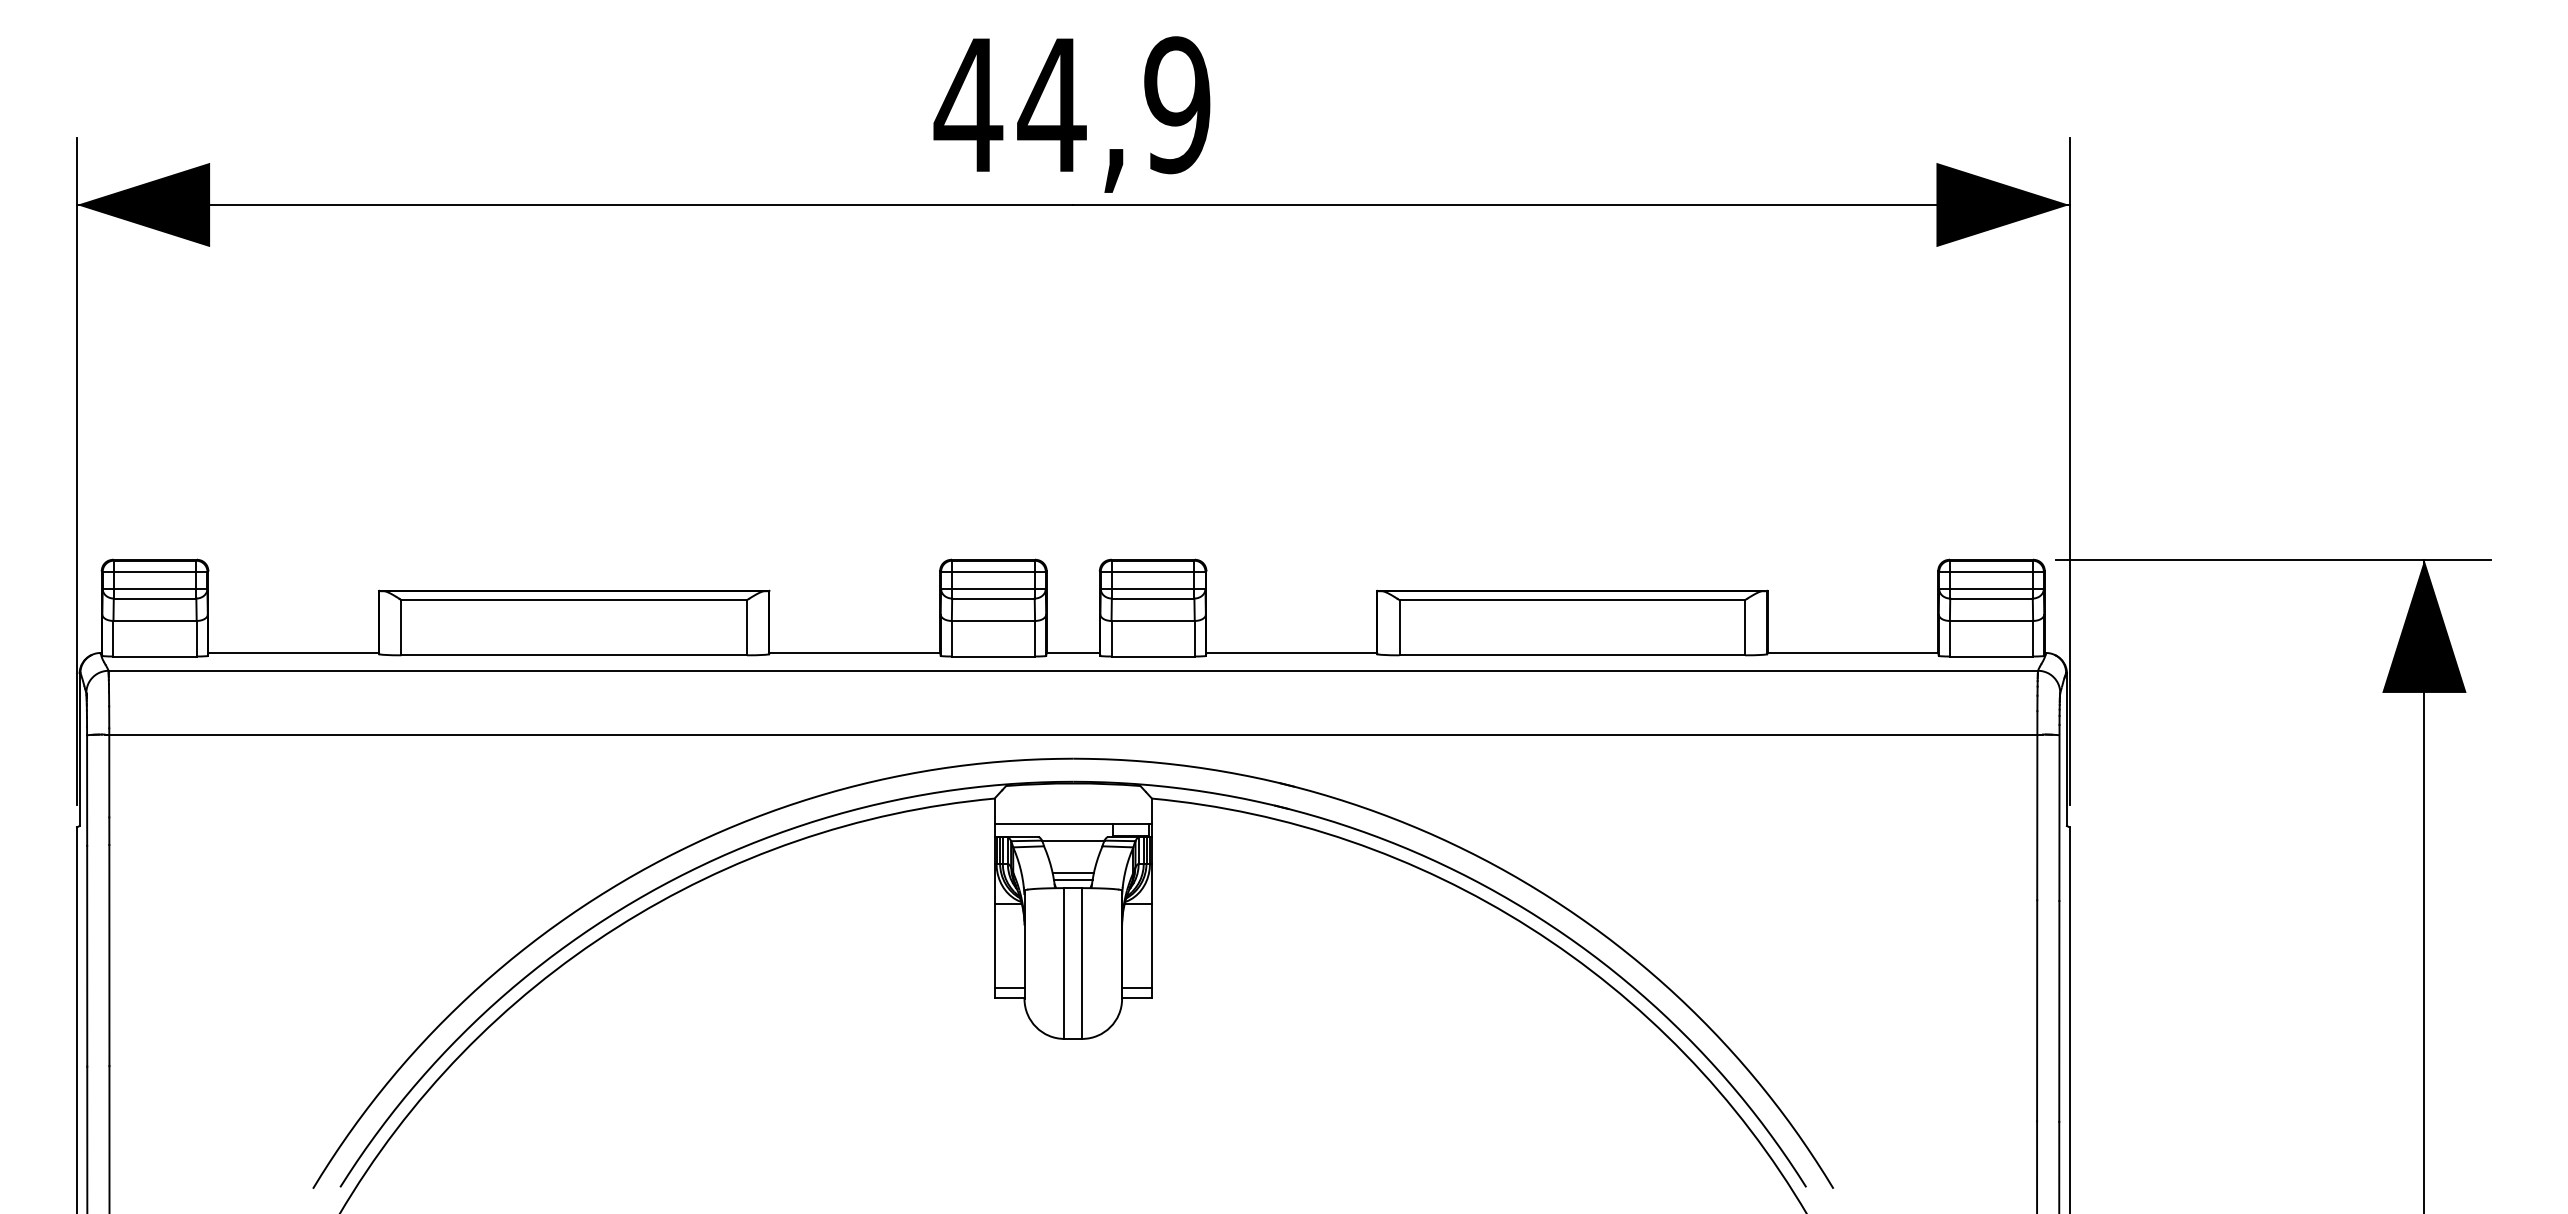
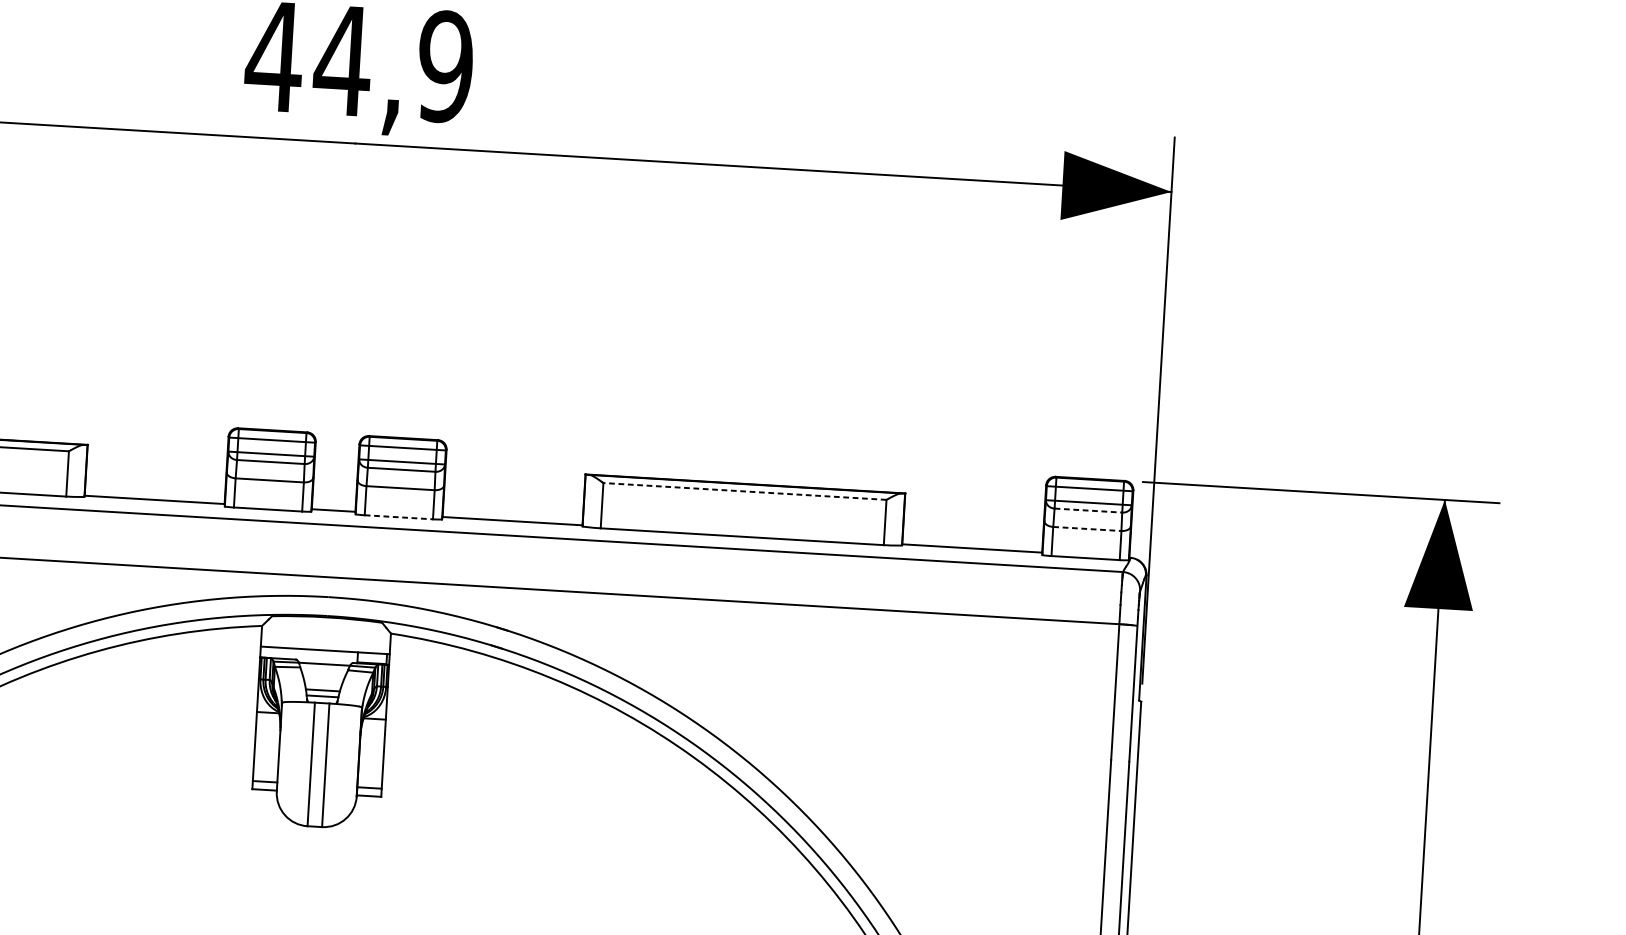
line: (1992, 598) -> (1089, 510), solid -> dashed
line: (1572, 600) -> (745, 491), solid -> dashed
line: (1991, 620) -> (1087, 528), solid -> dashed
line: (1153, 656) -> (399, 517), solid -> dashed

